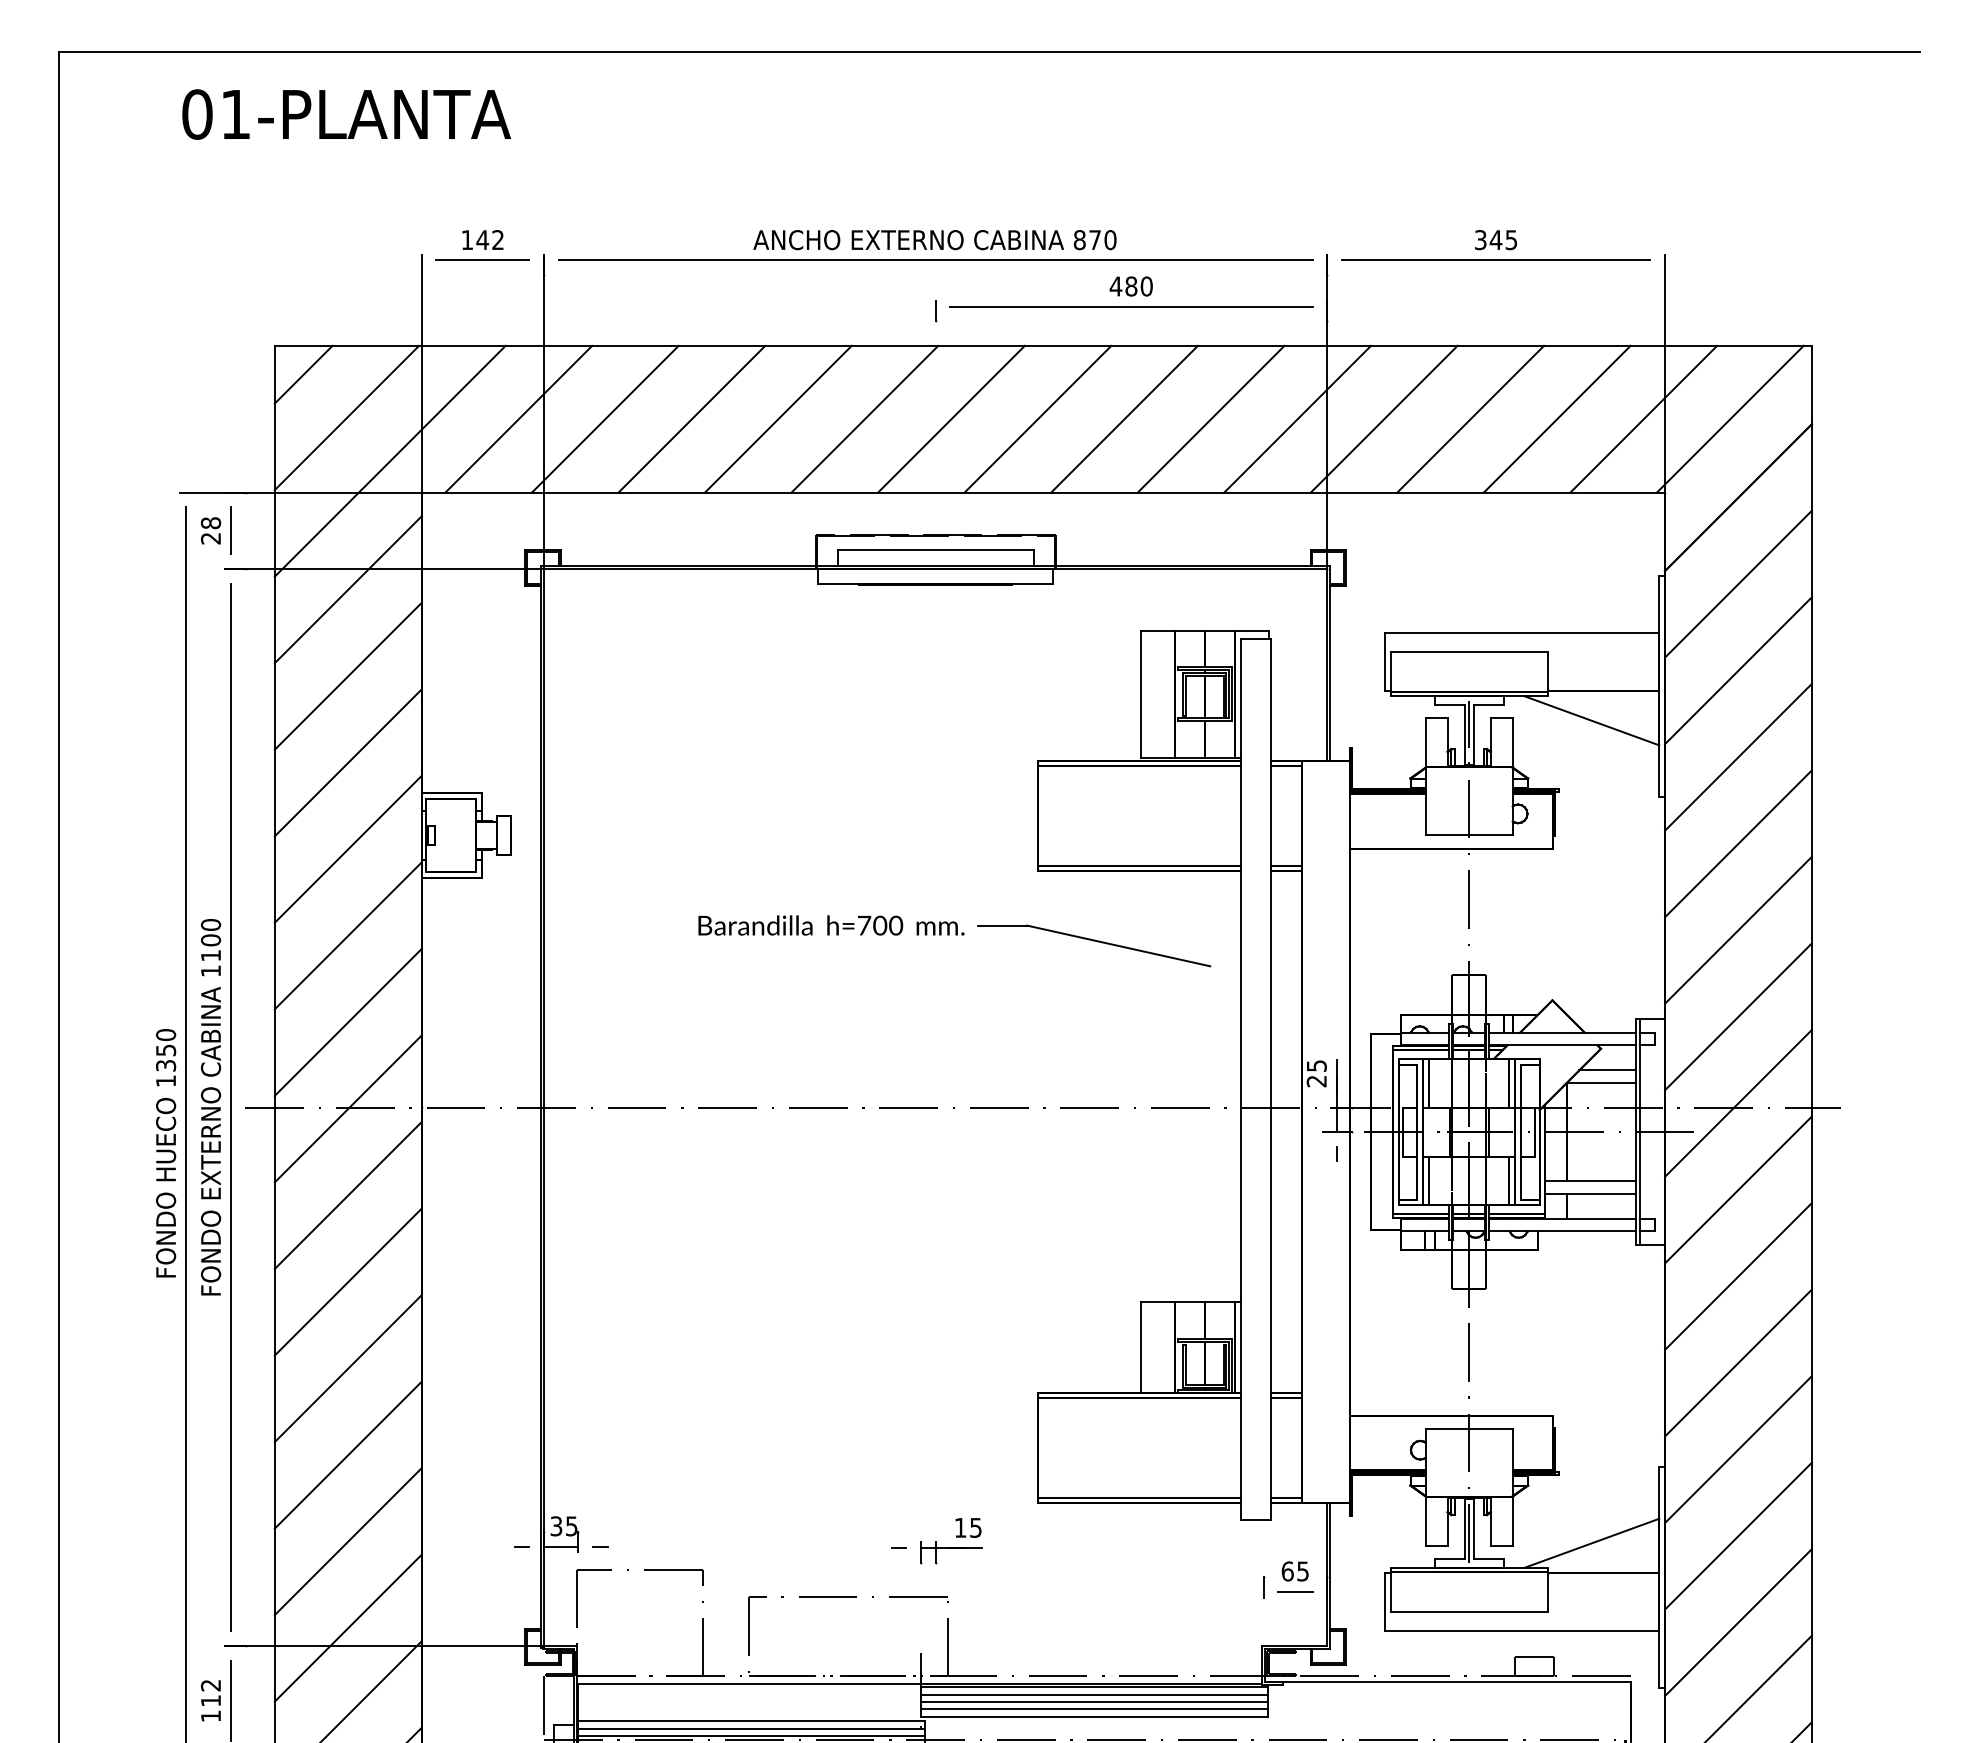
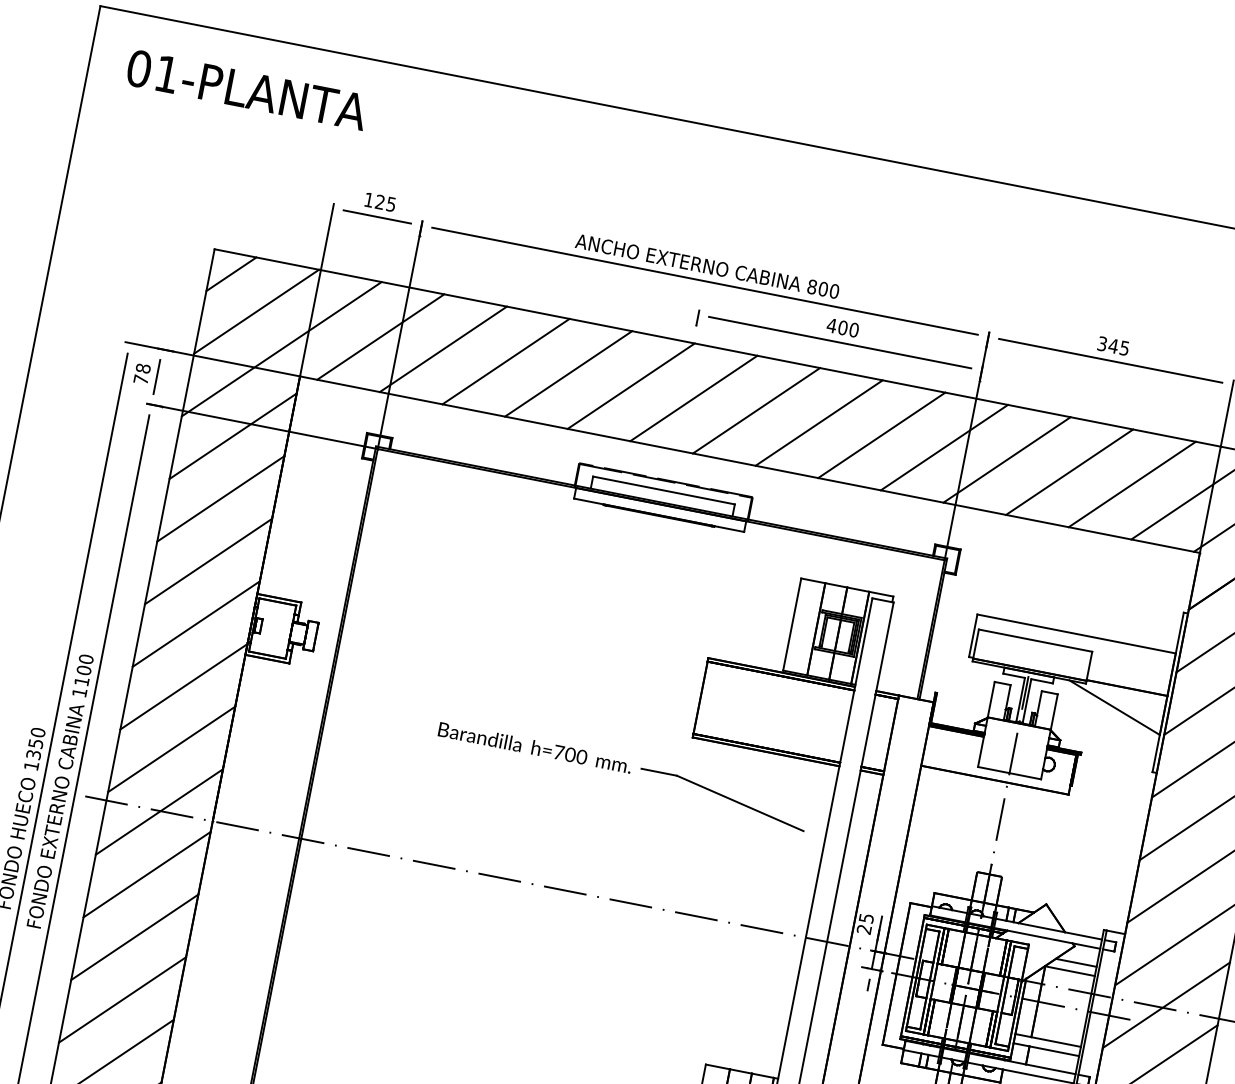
text: (346, 114) -> (247, 90), moved
text: (489, 240) -> (384, 203), 142 -> 125
text: (1095, 240) -> (823, 289), 870 -> 800
text: (1131, 286) -> (843, 327), 480 -> 400
text: (210, 538) -> (140, 379), 28 -> 78

